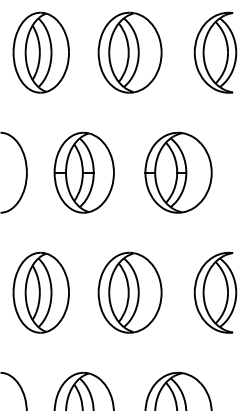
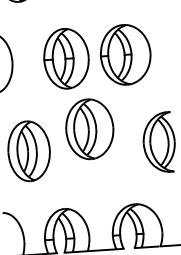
part: (83, 172) -> (65, 58), moved
part: (129, 292) -> (89, 129), moved

